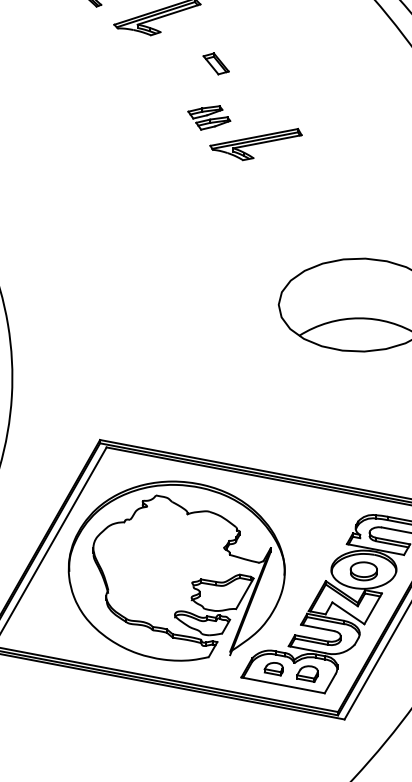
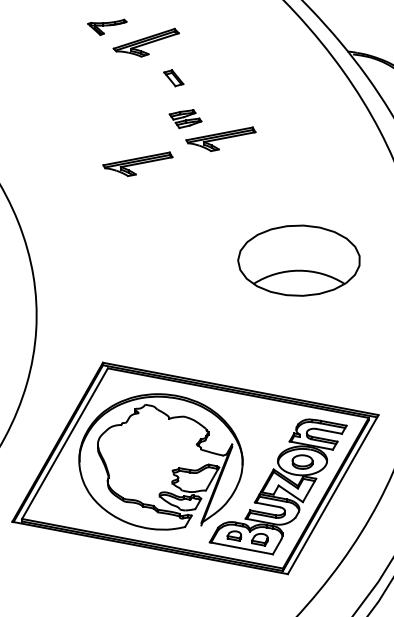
part: (215, 64) -> (173, 78), moved
part: (145, 176) -> (137, 163), added

